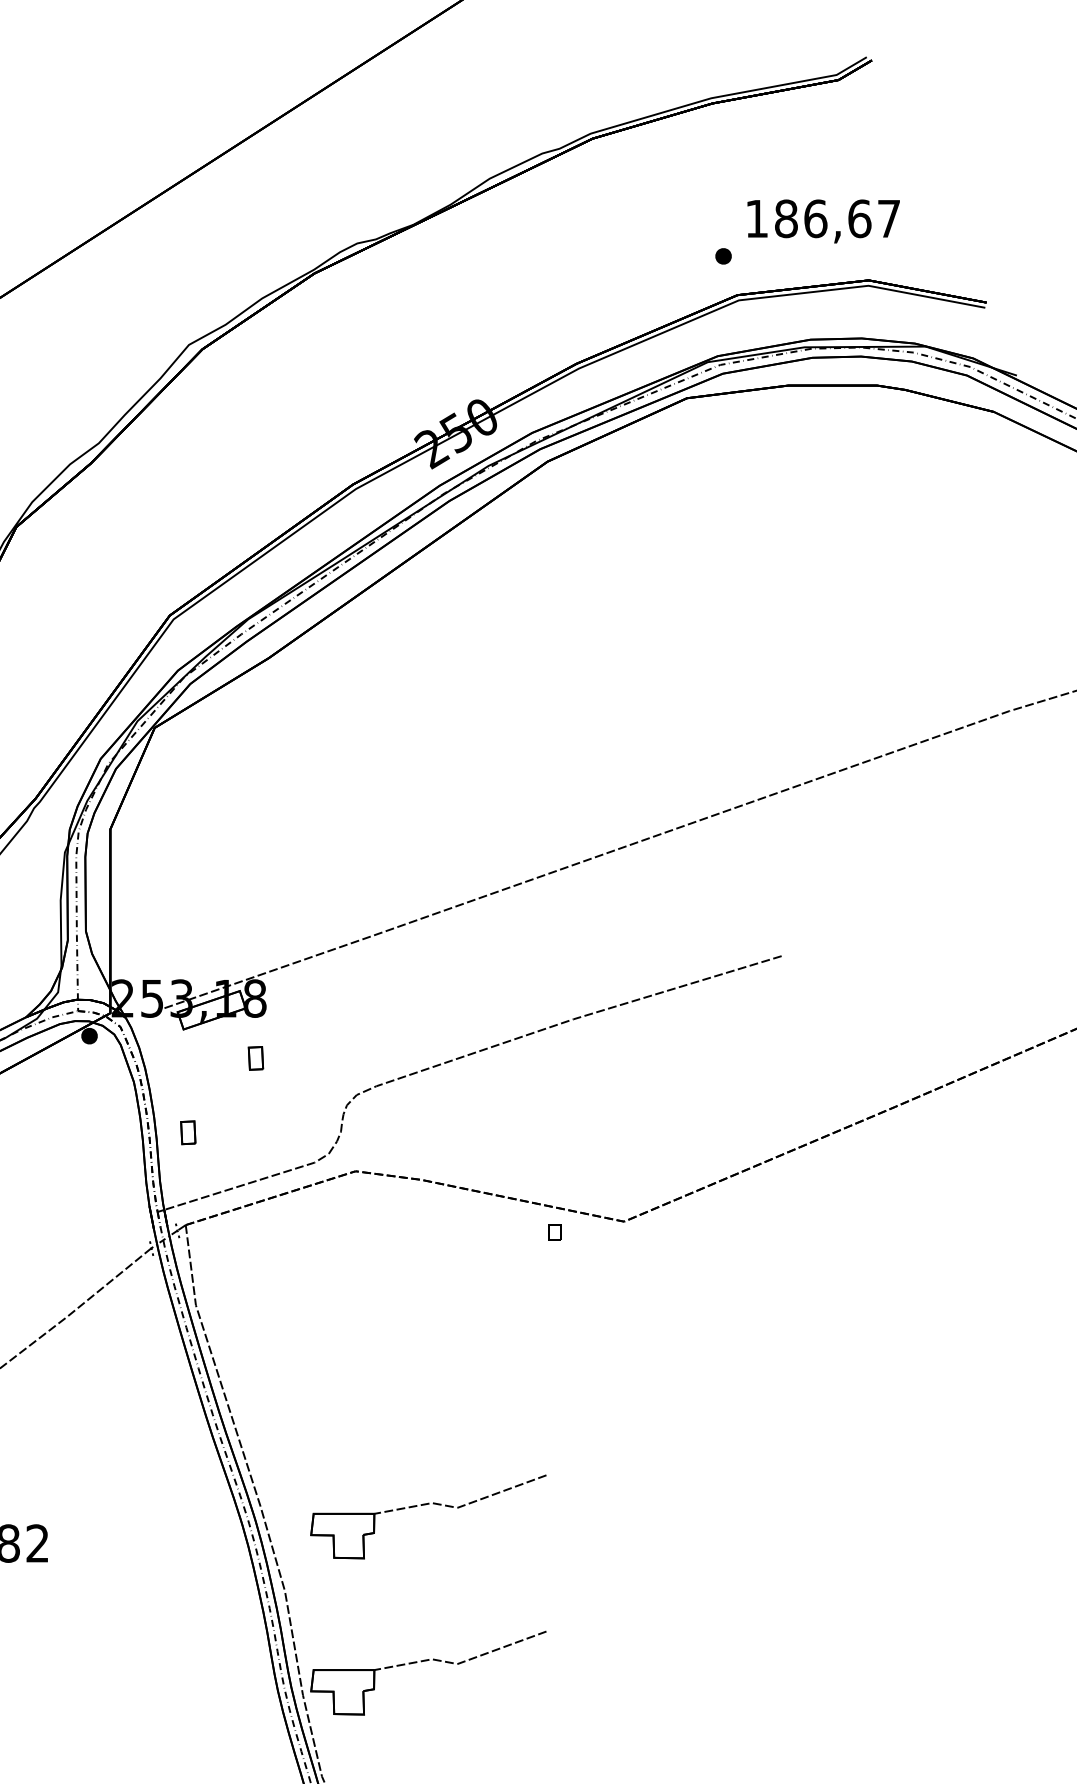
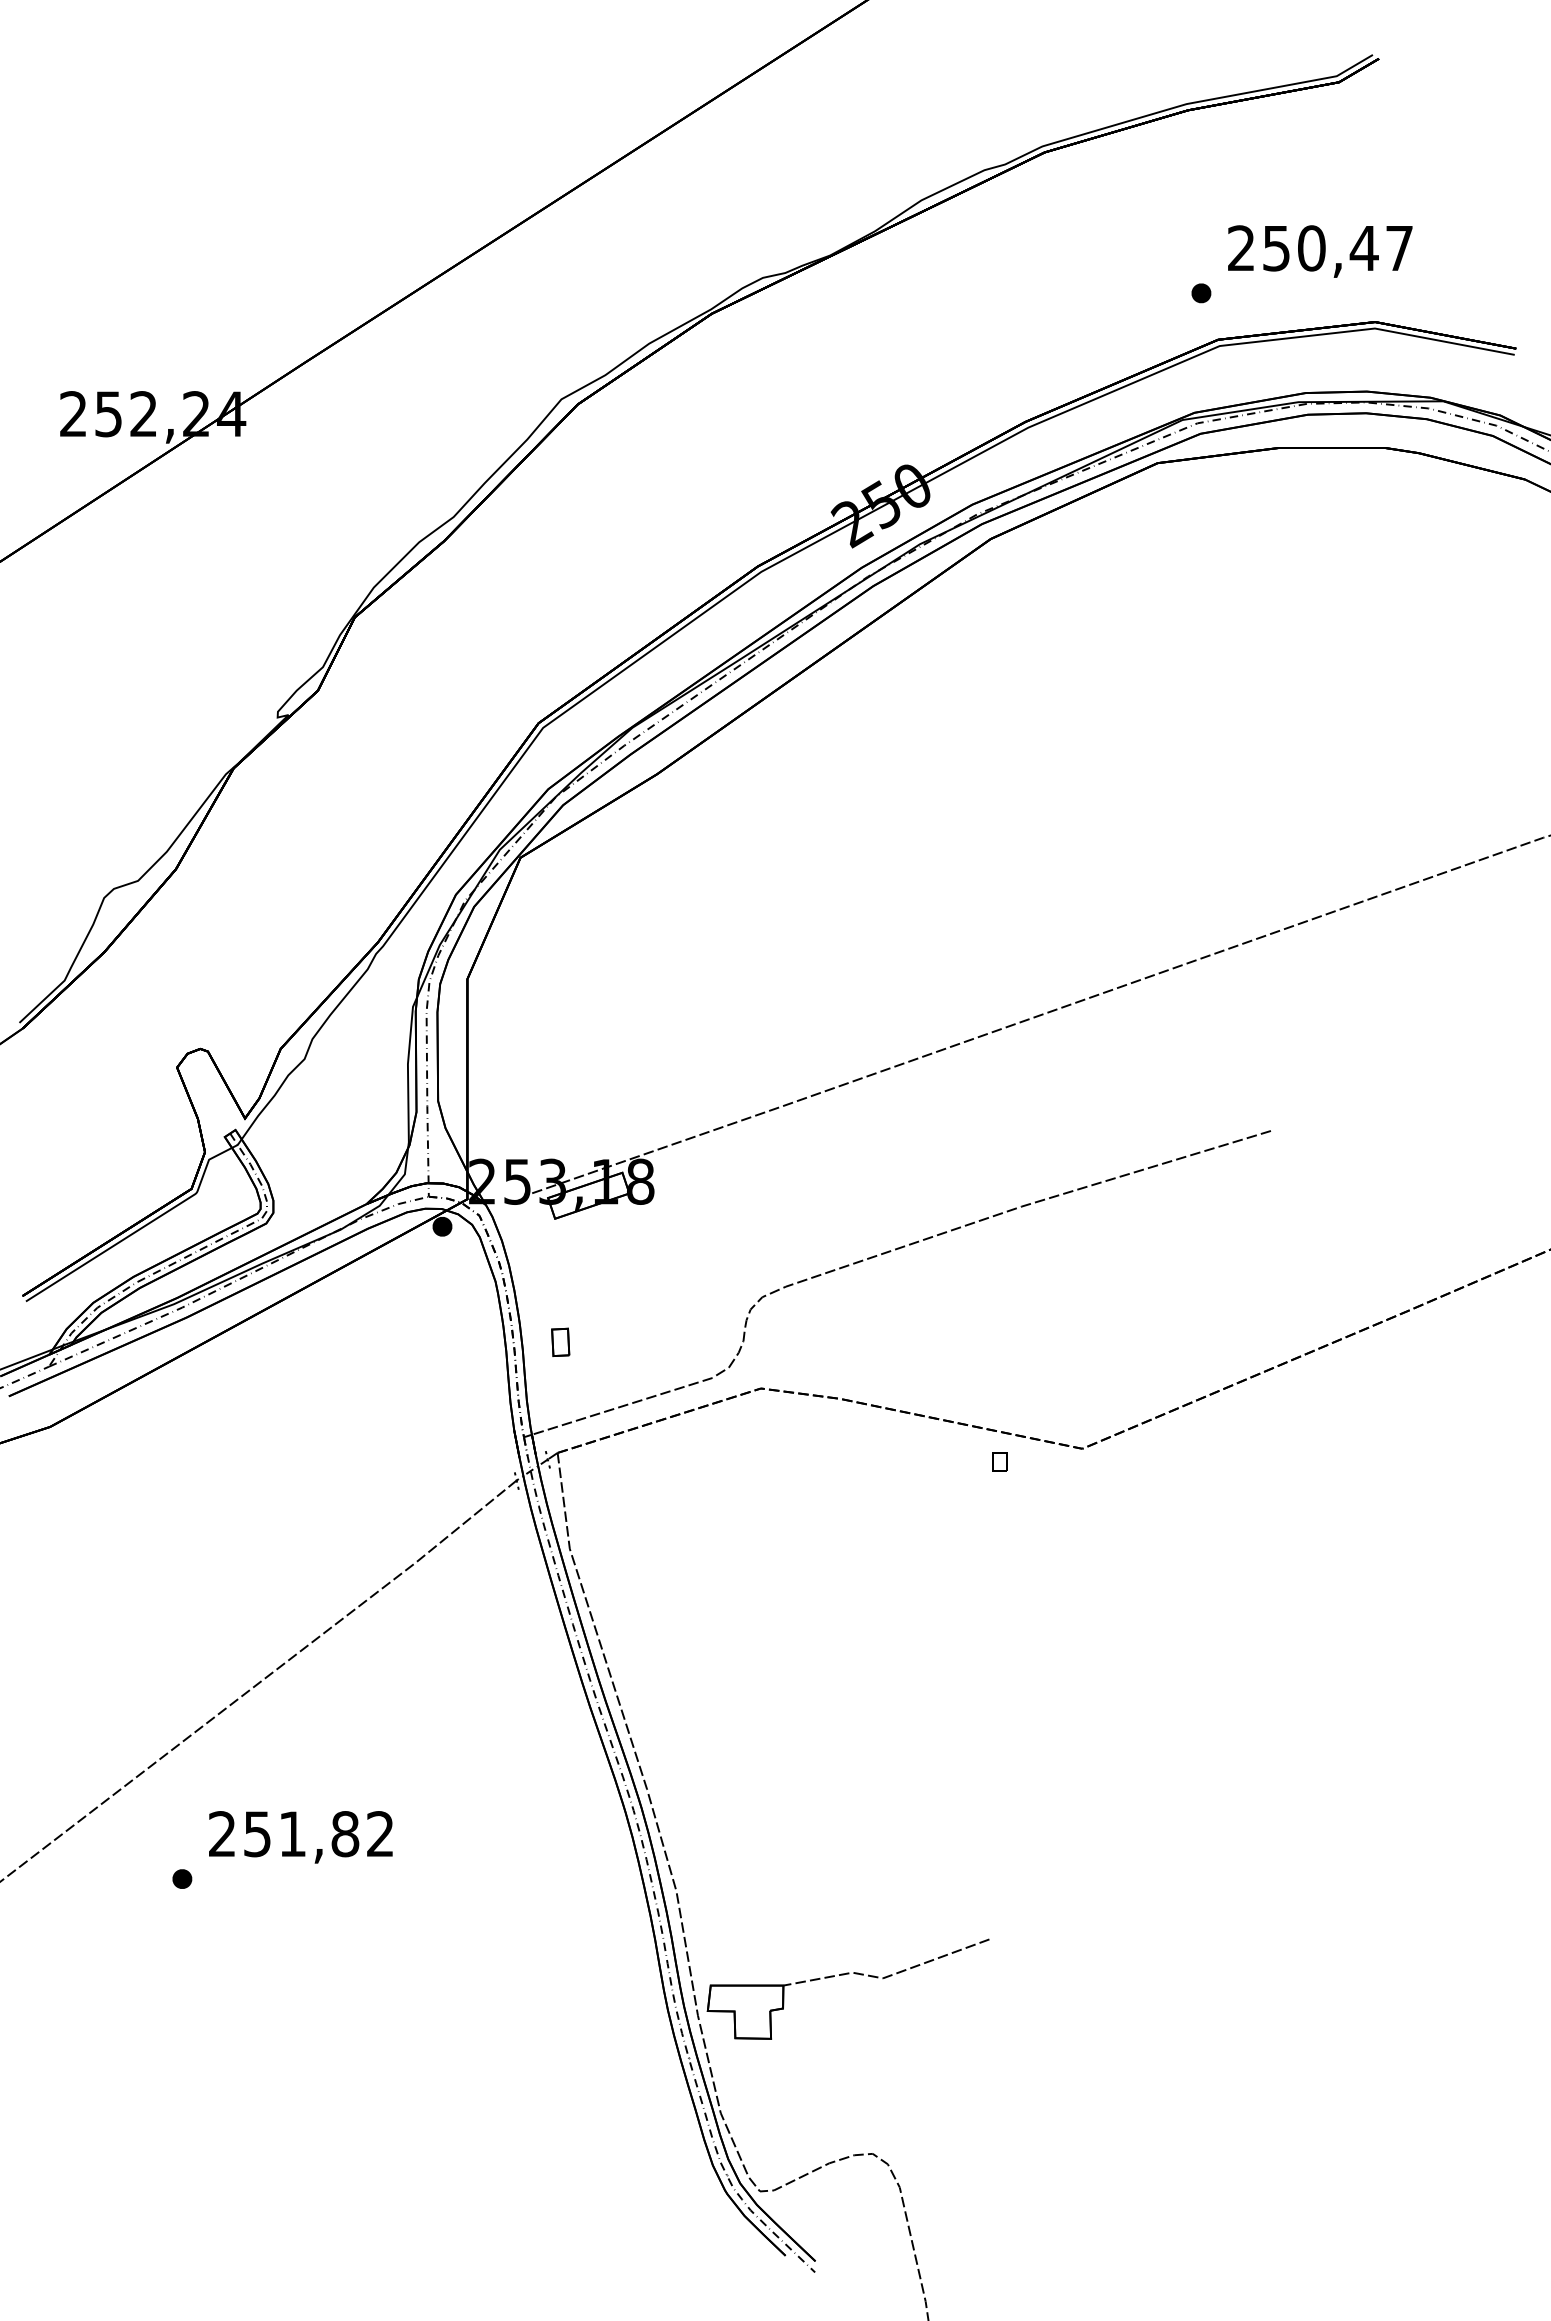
text: (808, 218) -> (1303, 248), 186,67 -> 250,47
part: (255, 1057) -> (641, 1252), removed
part: (425, 1505) -> (844, 1788), removed

